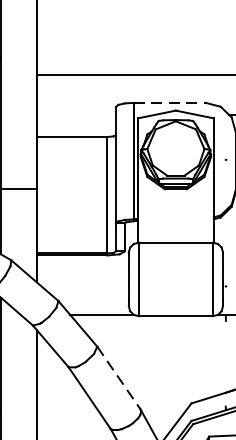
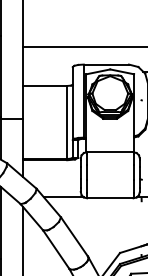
line: (169, 102) -> (106, 64), dashed -> solid
line: (118, 377) -> (74, 236), dashed -> solid

